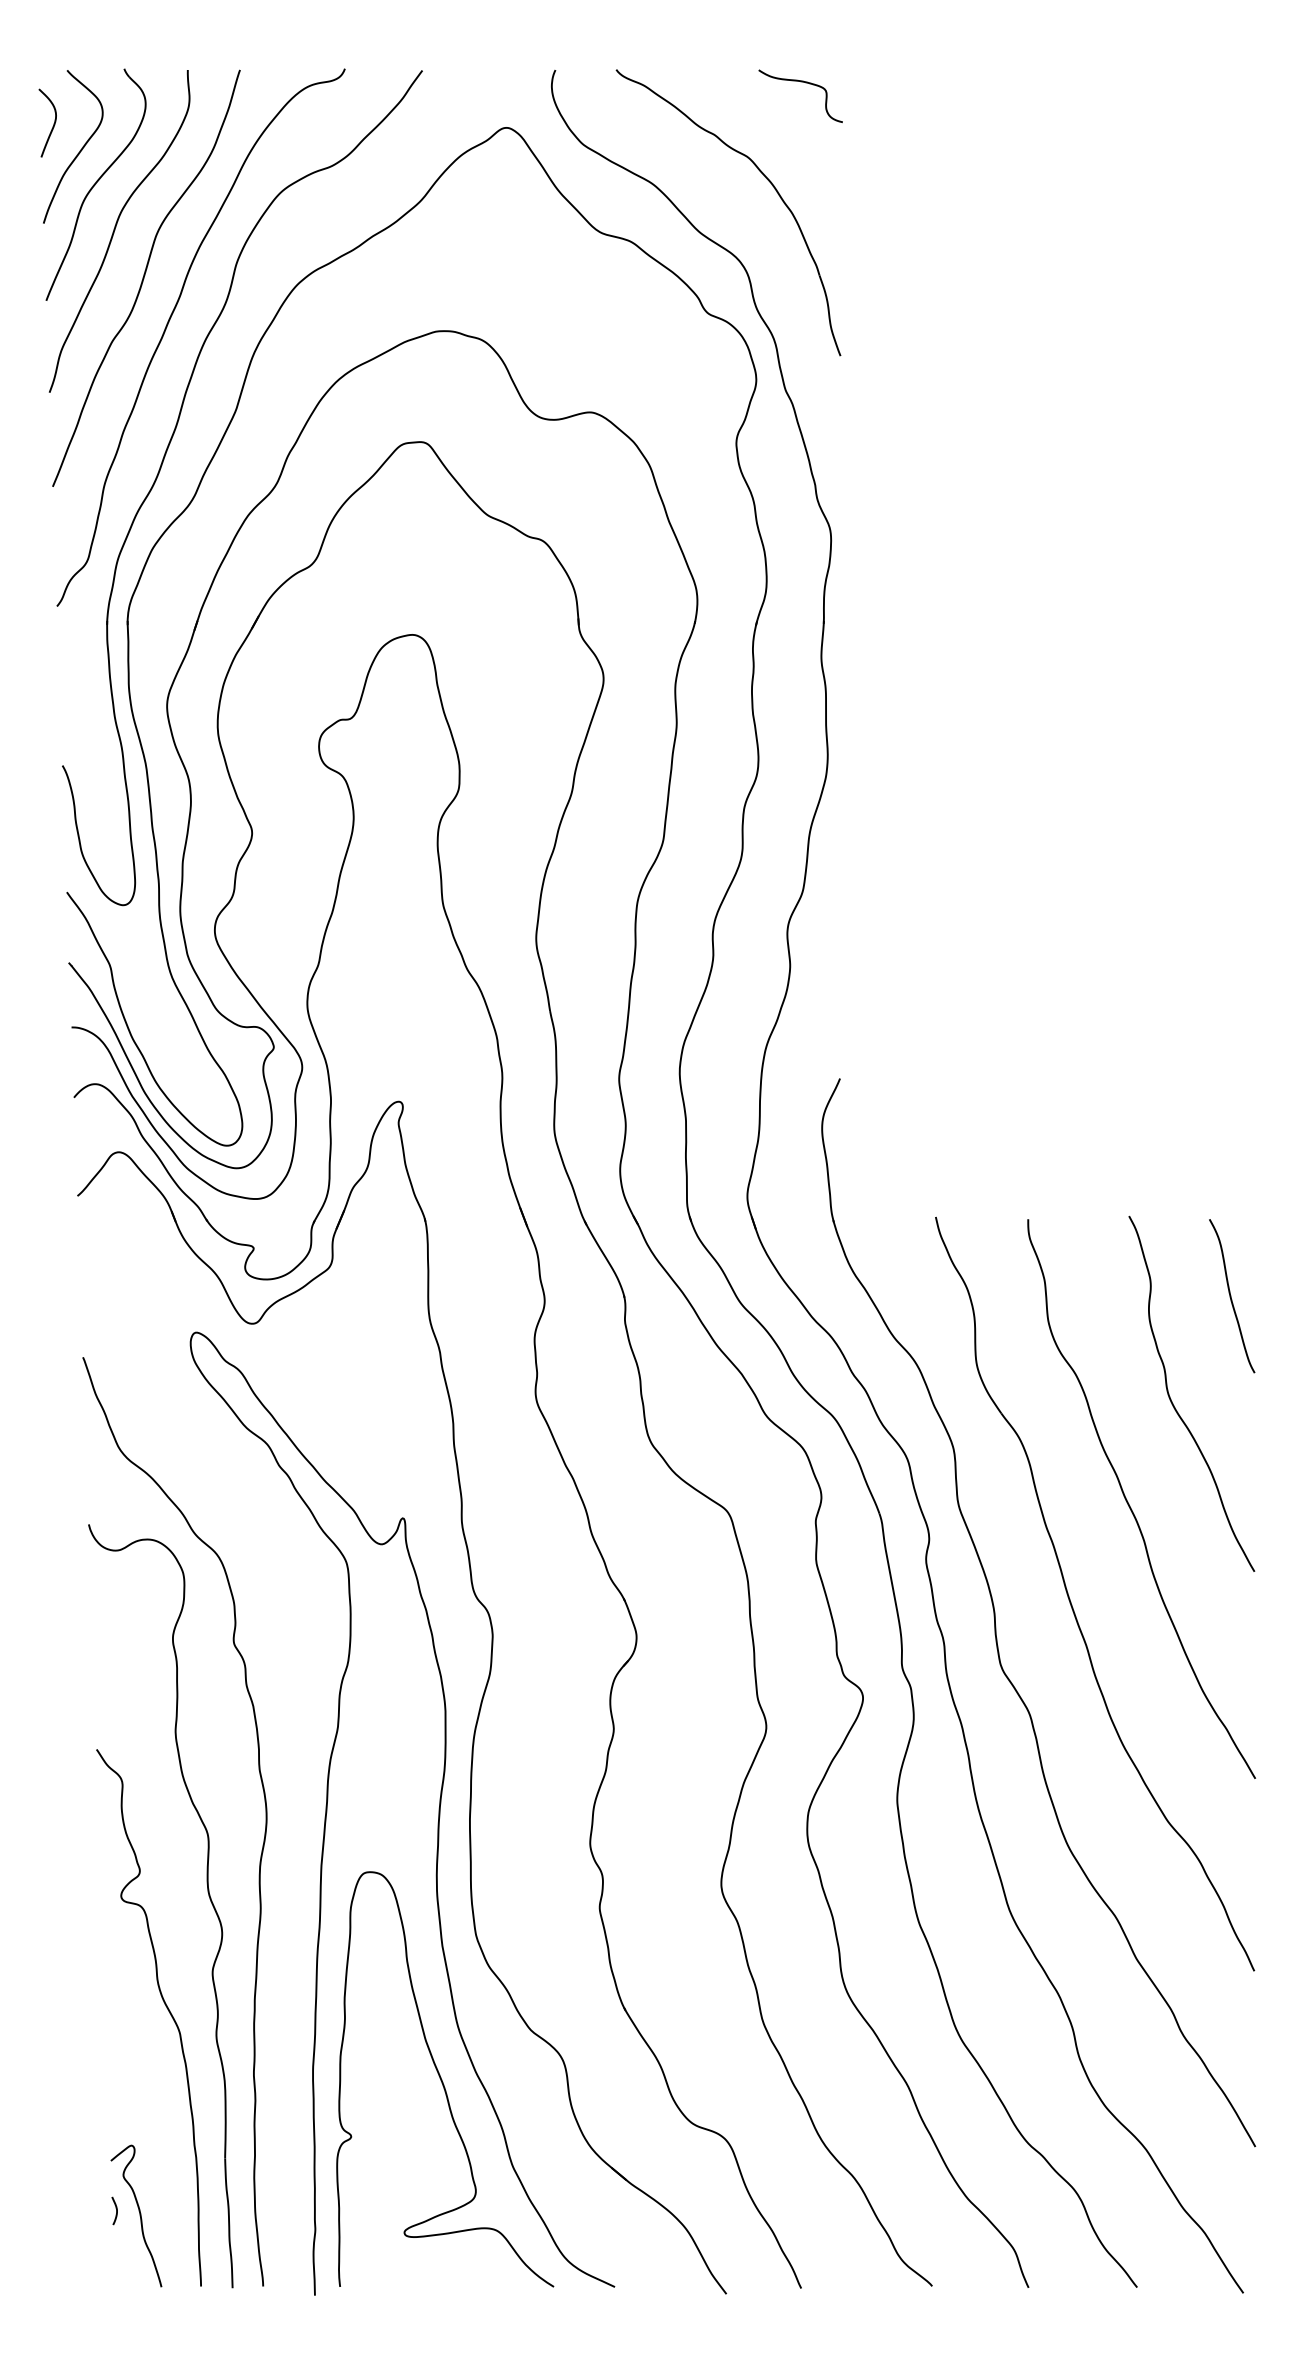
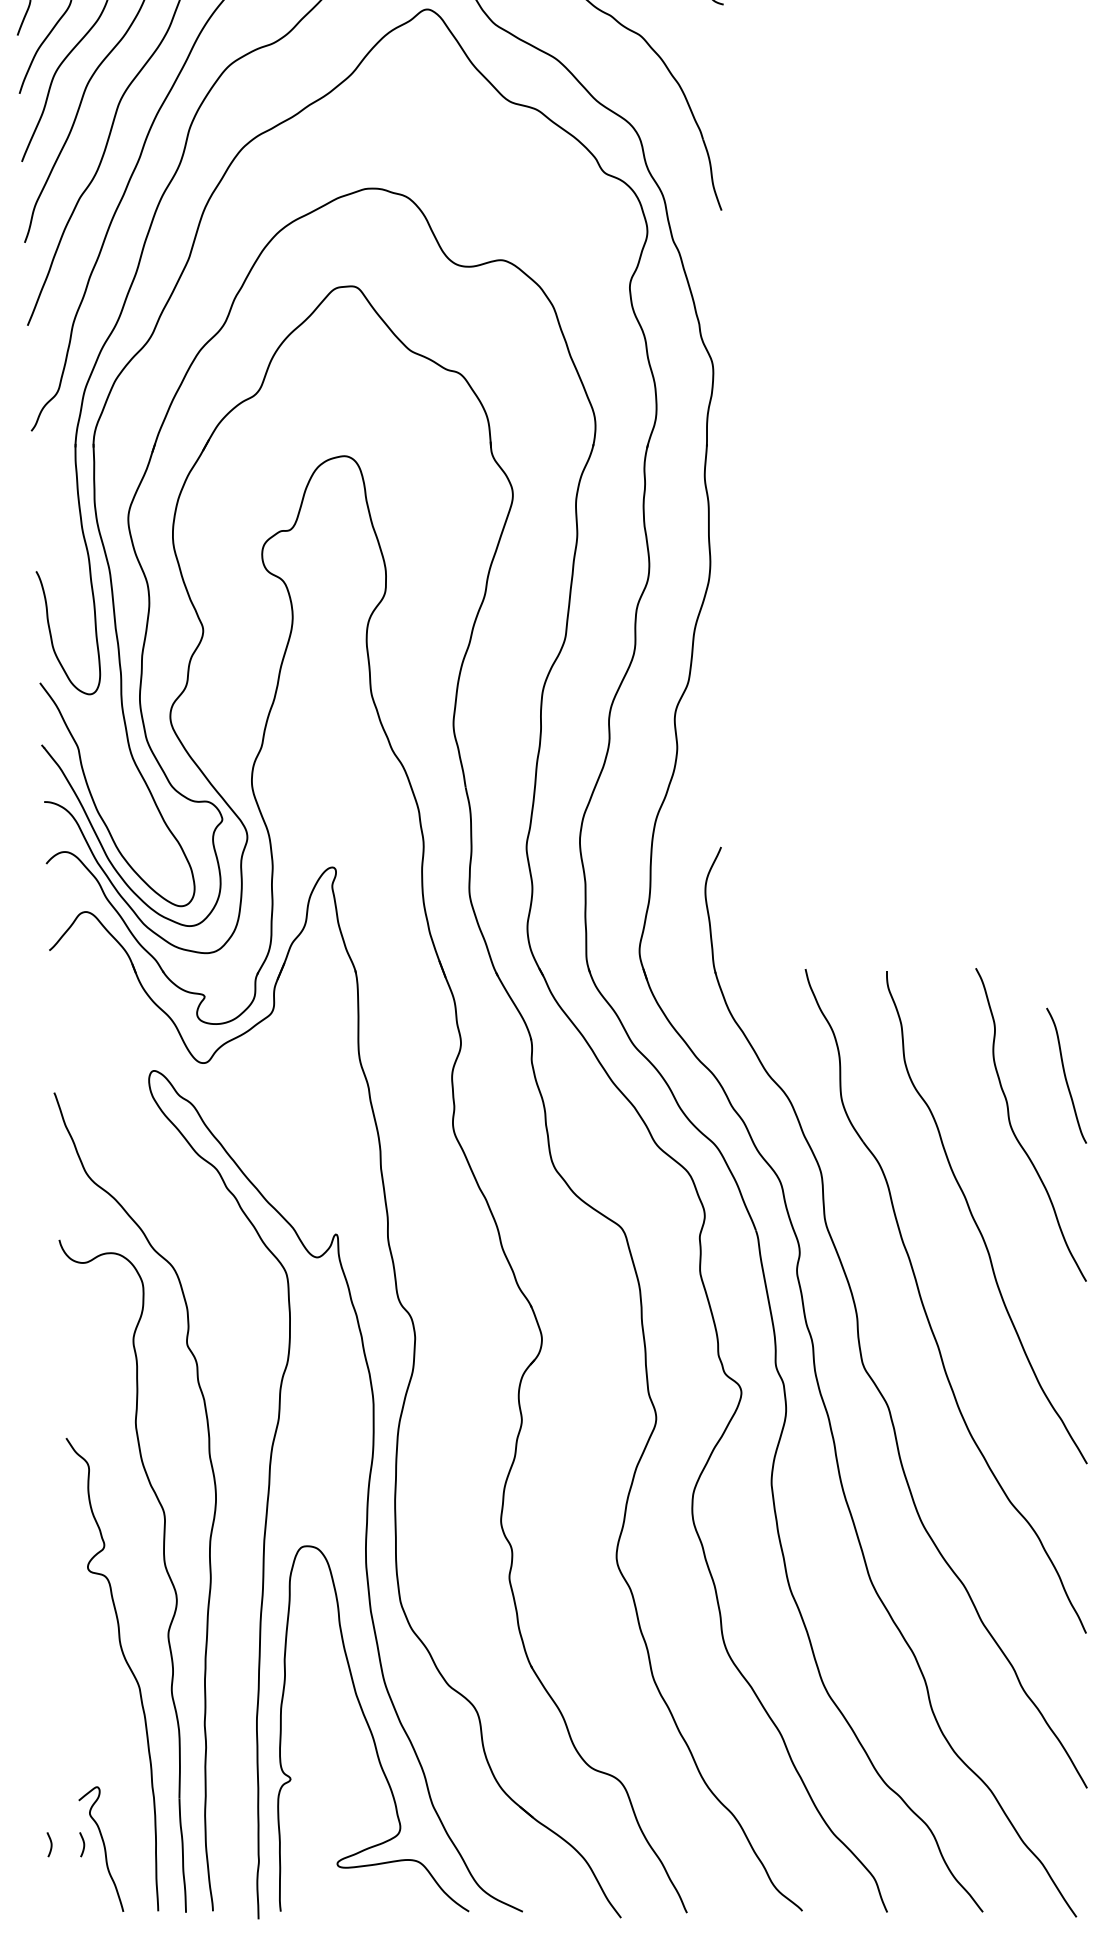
curve: (1231, 1296) -> (1066, 1076), moved
curve: (79, 2210) -> (51, 1844), added

